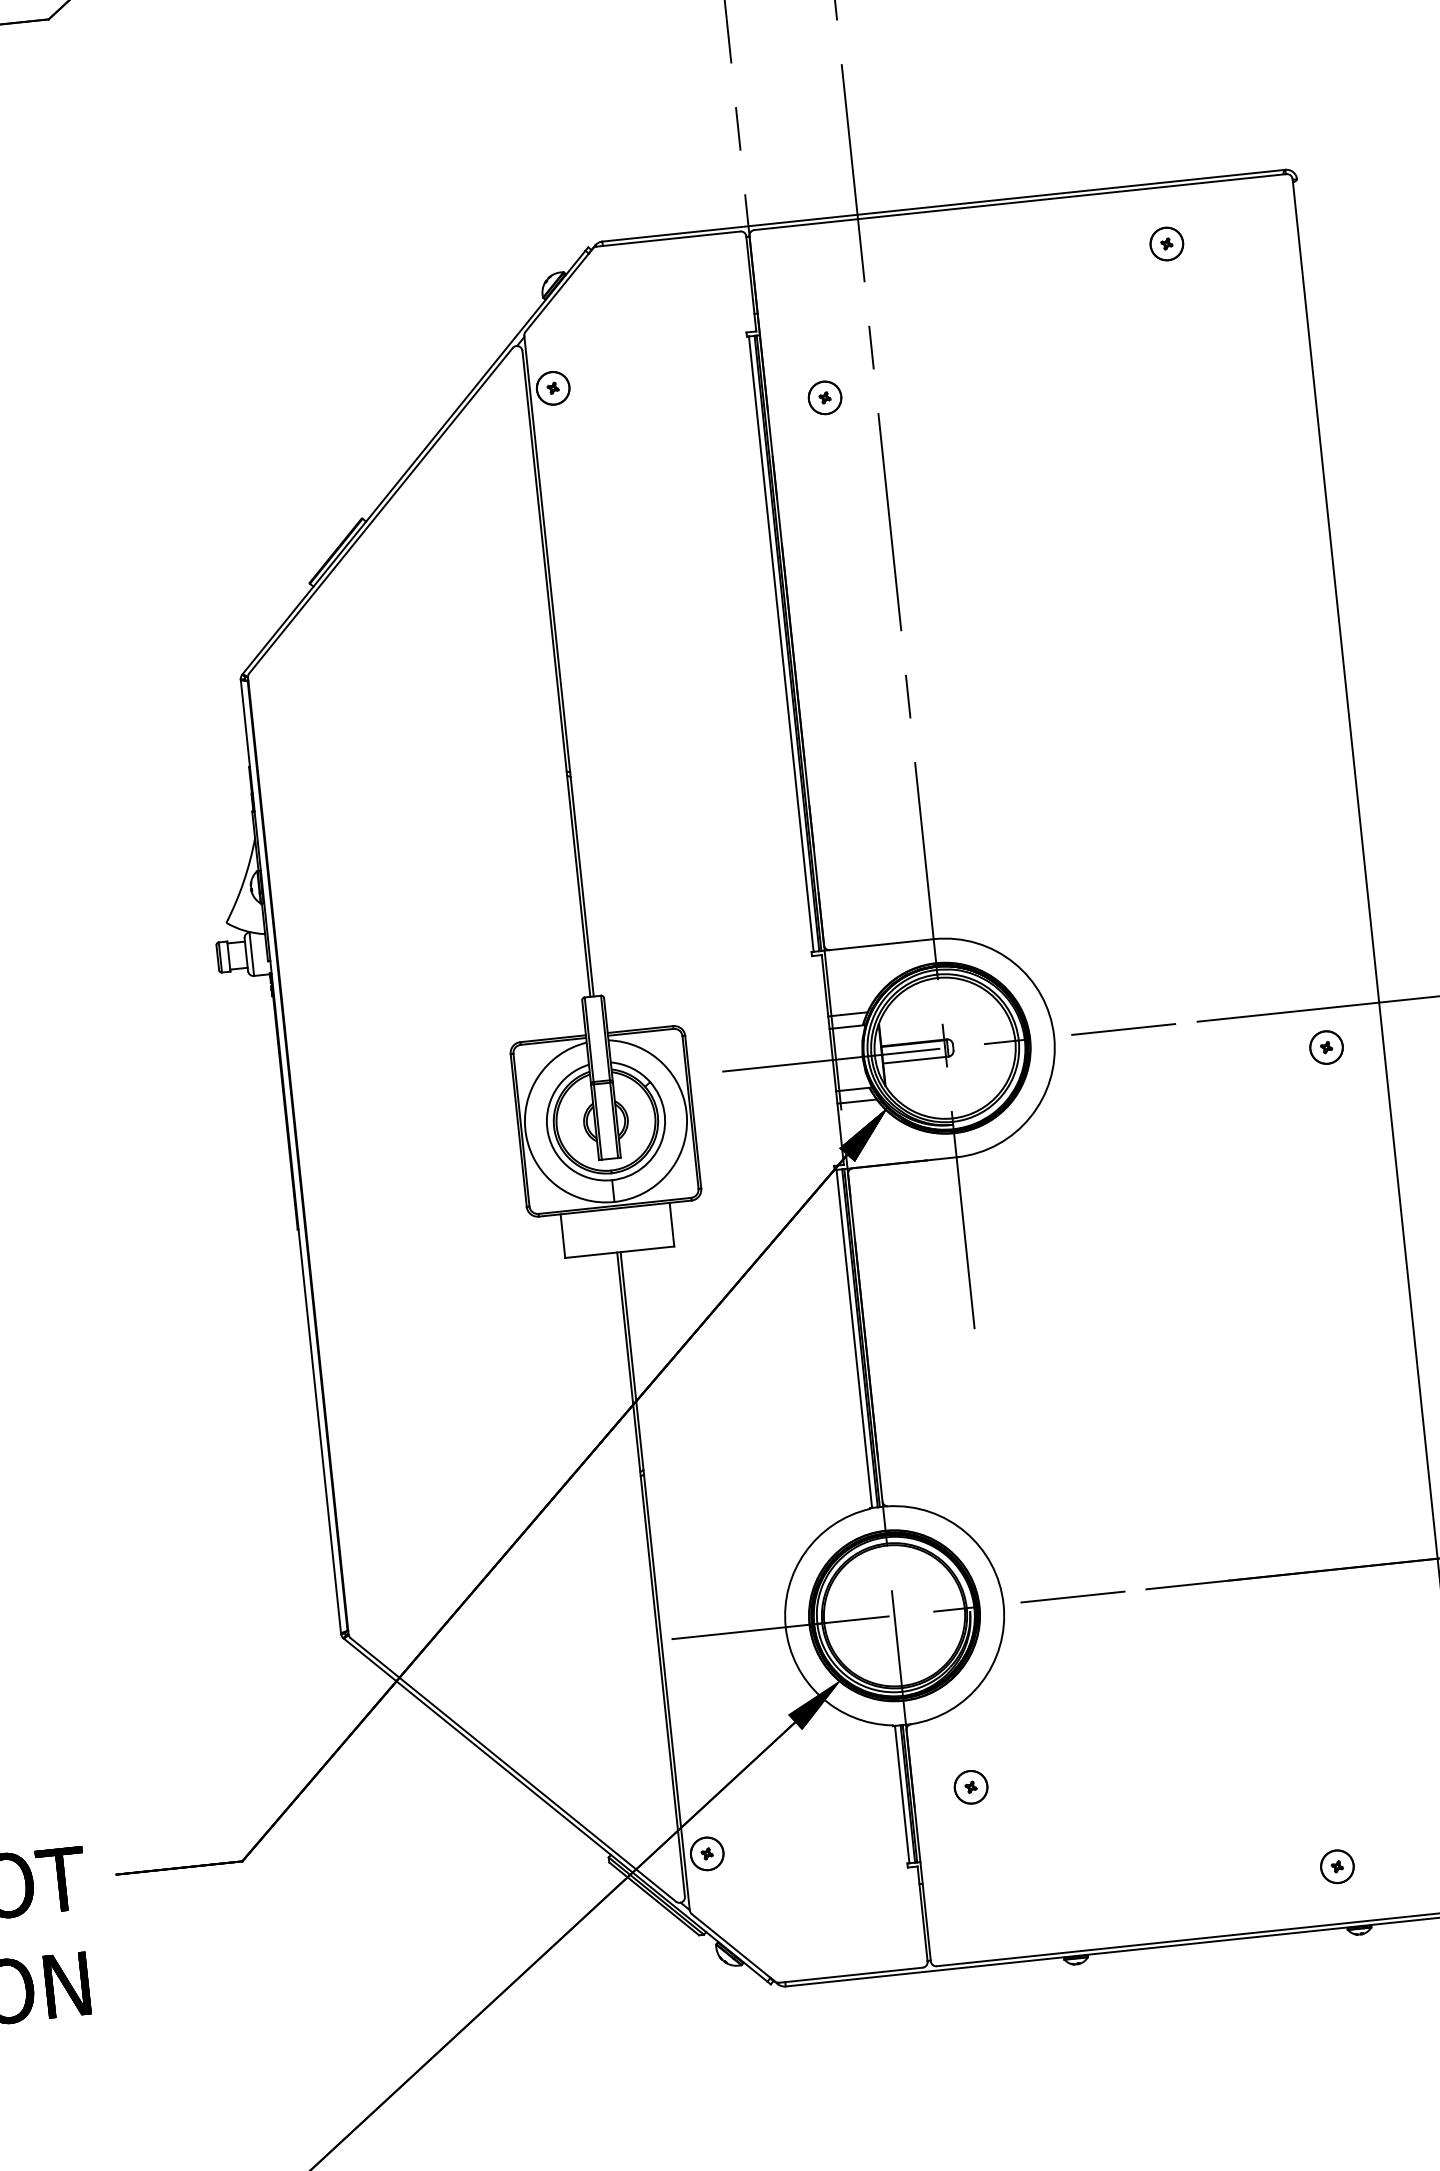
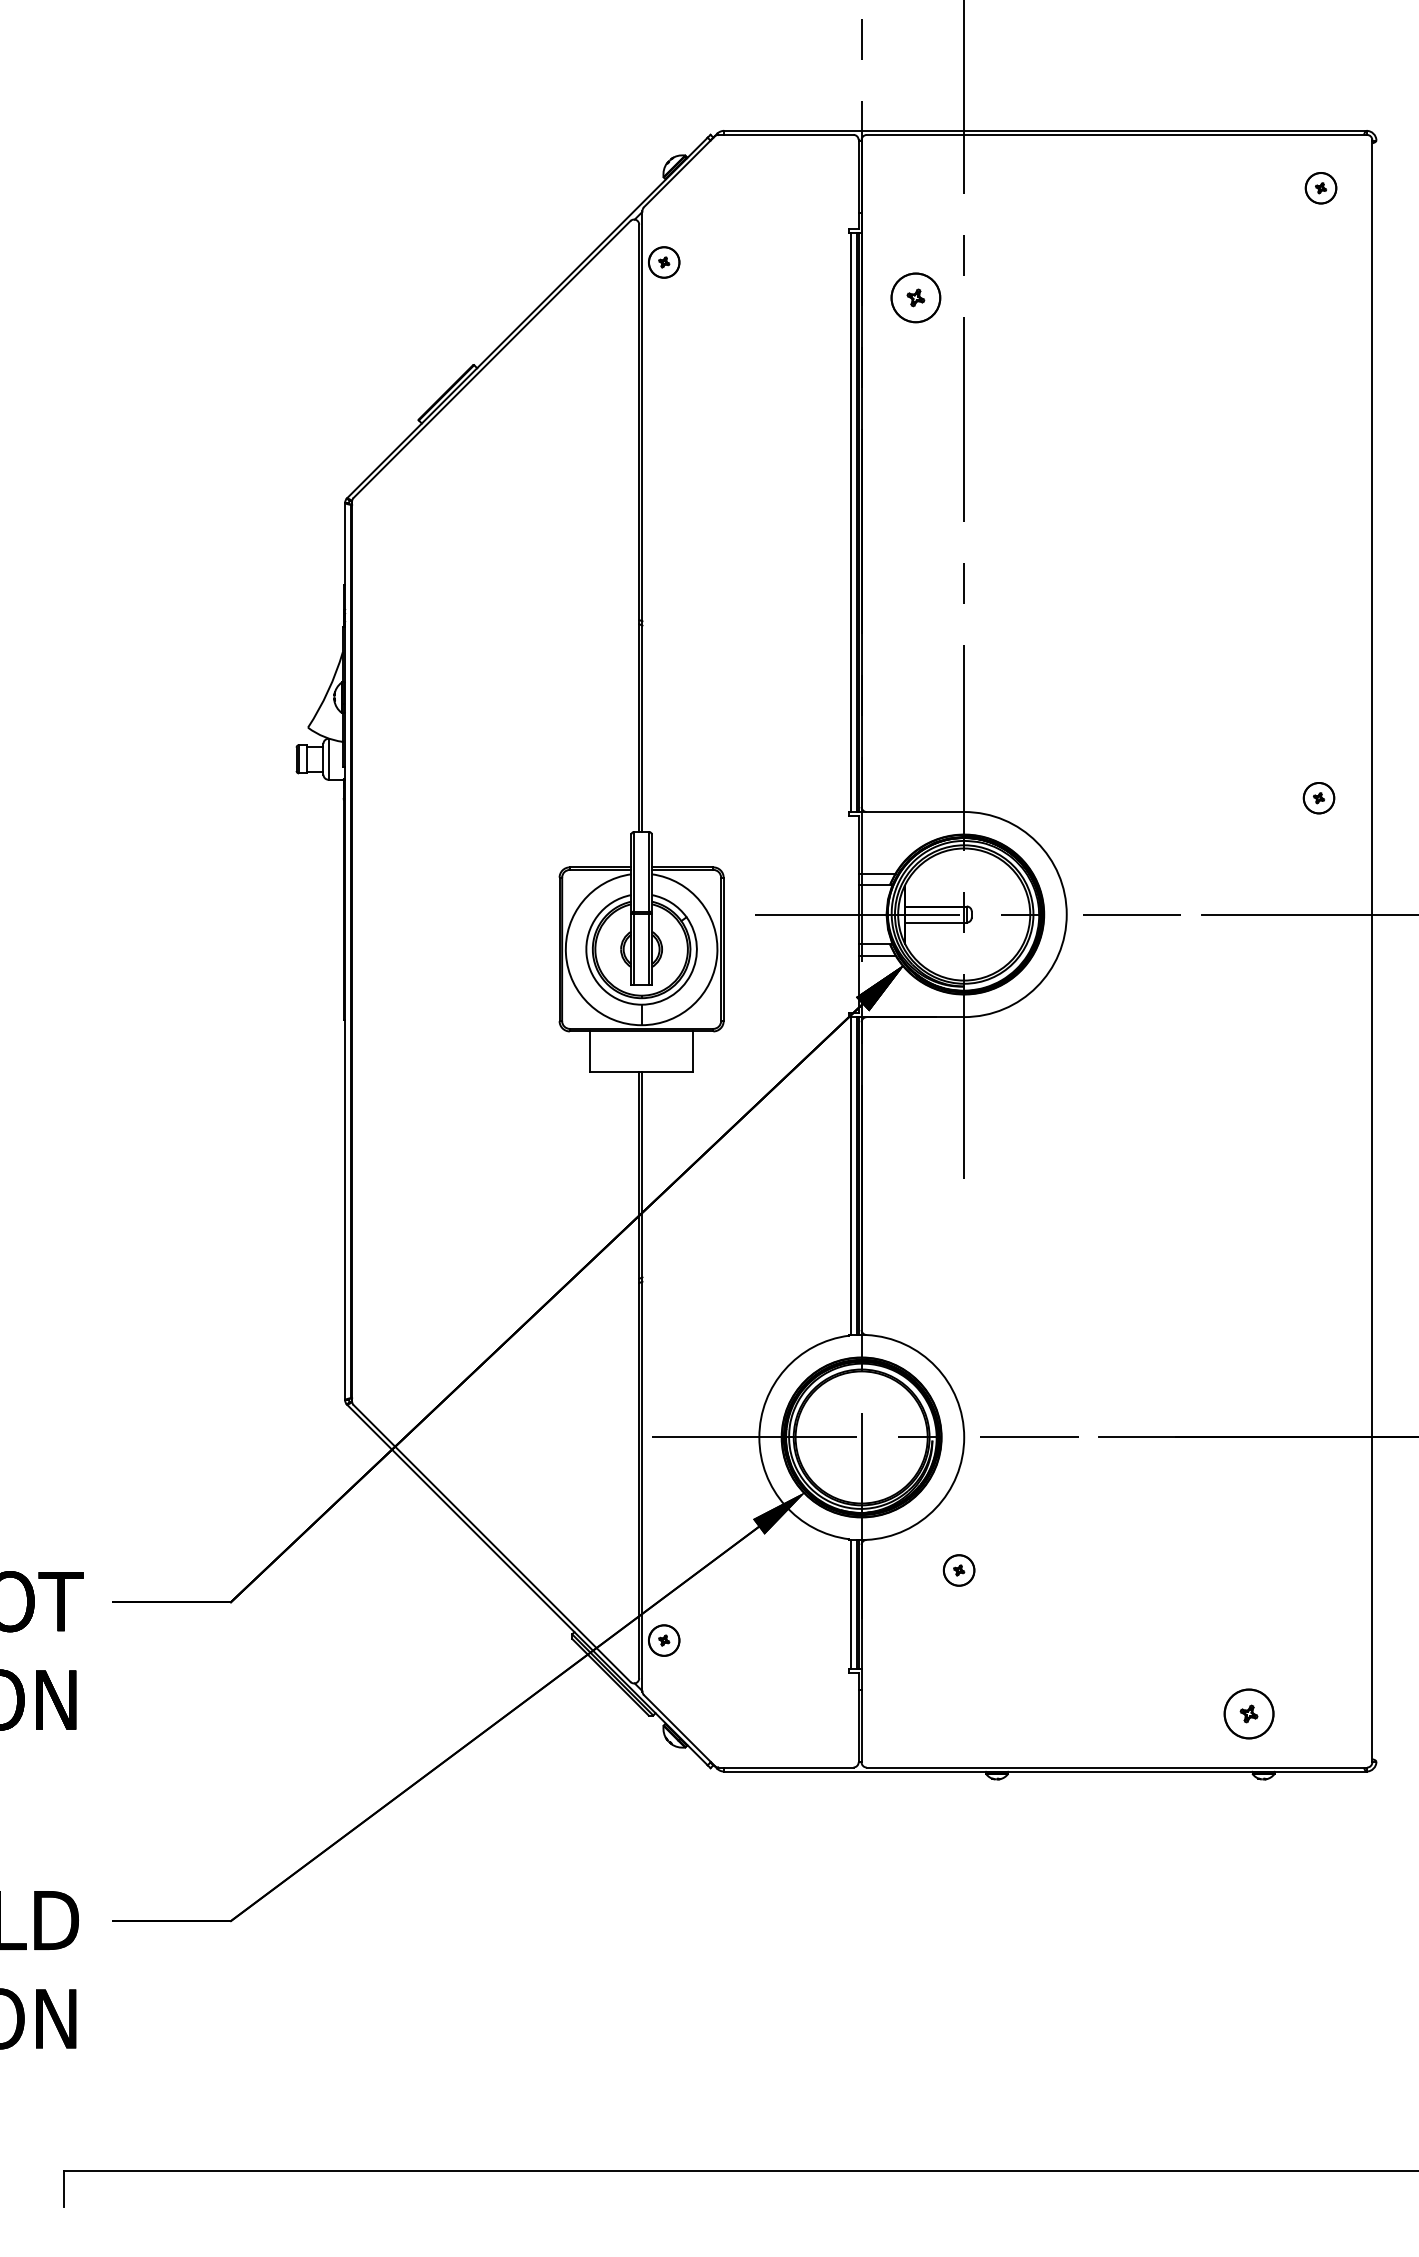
part: (1166, 244) -> (1320, 188), moved
part: (825, 397) -> (916, 297), size x1.6
part: (1326, 1047) -> (1318, 798), moved
part: (970, 1787) -> (958, 1570), moved
part: (1336, 1867) -> (1248, 1714), size x1.6

